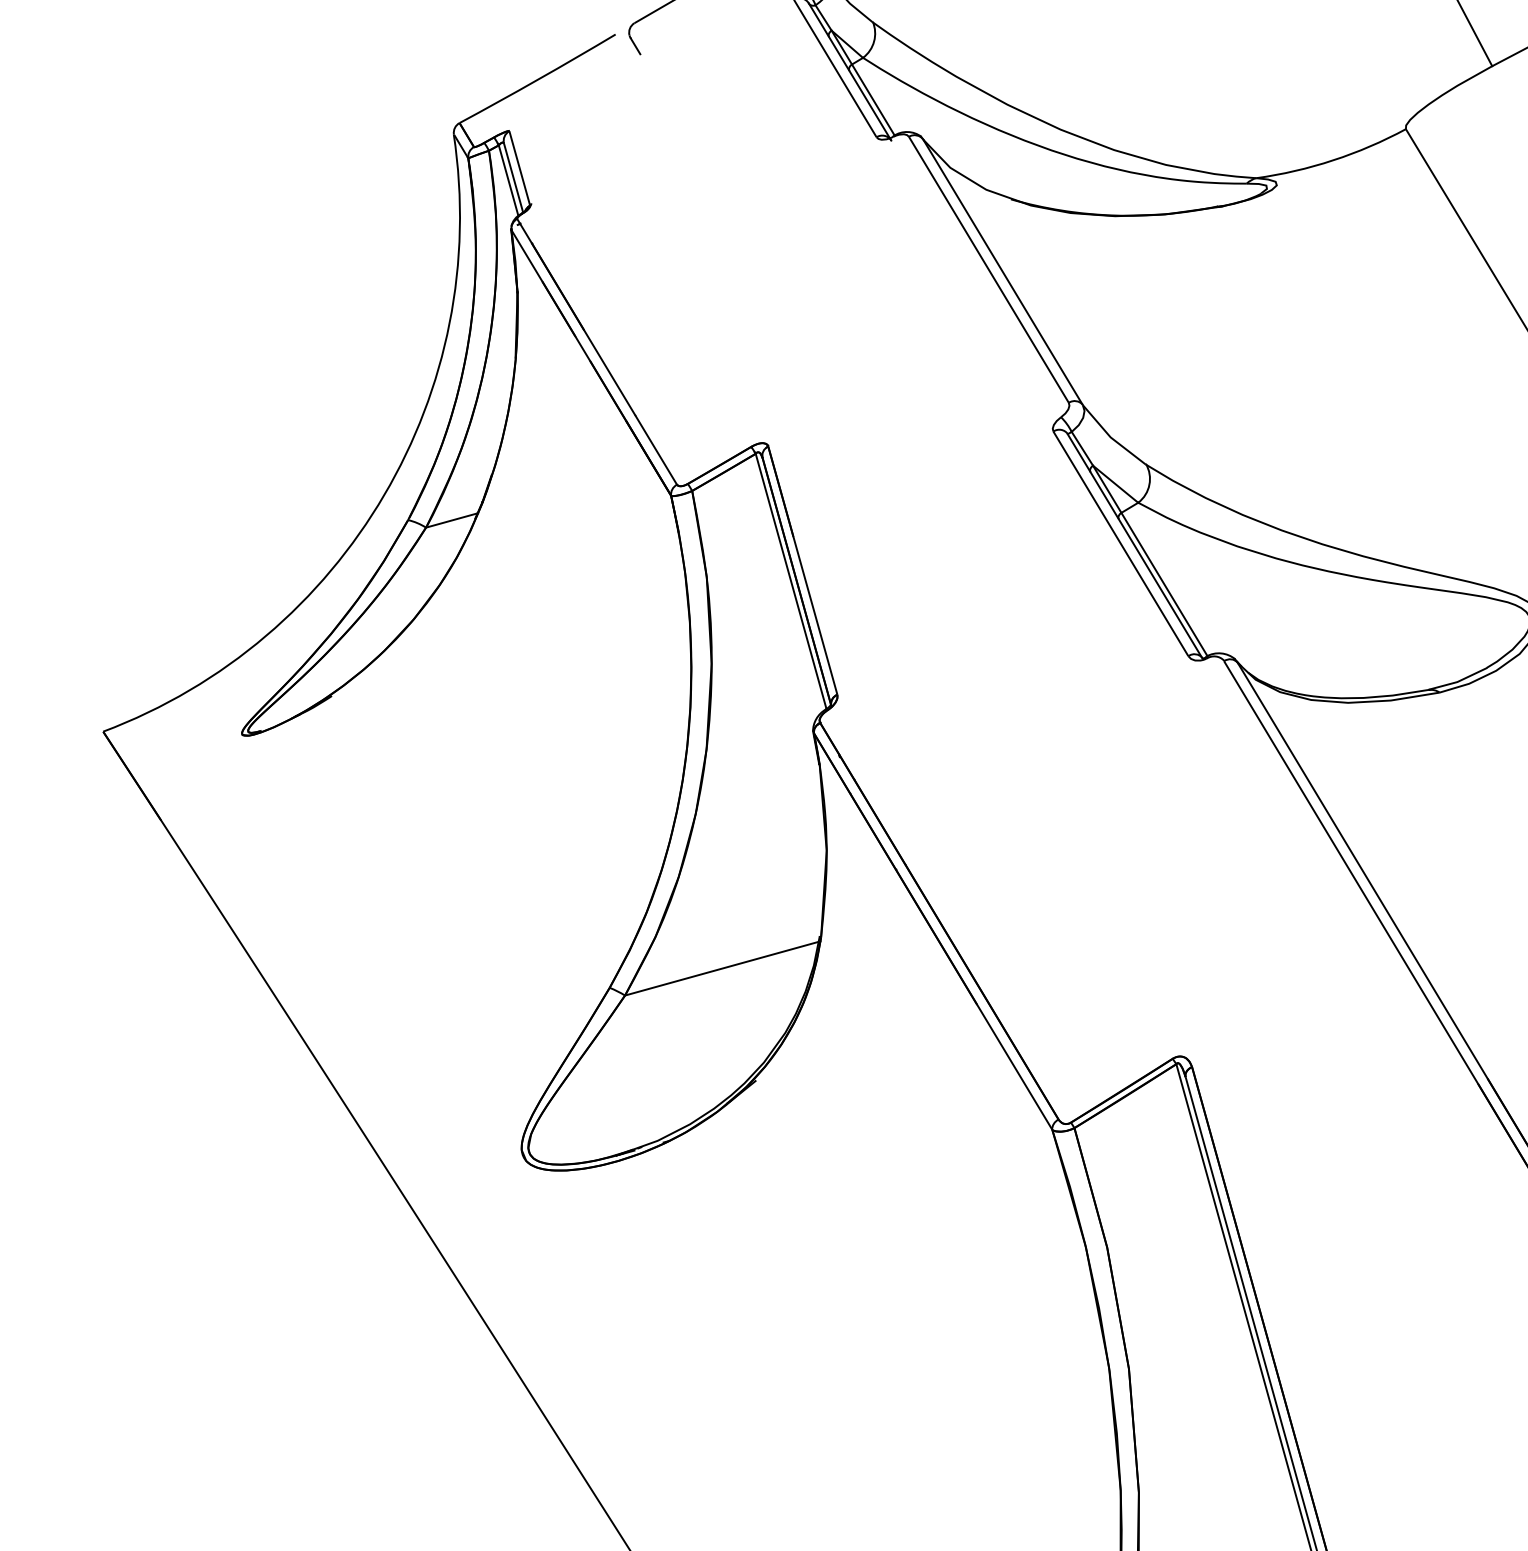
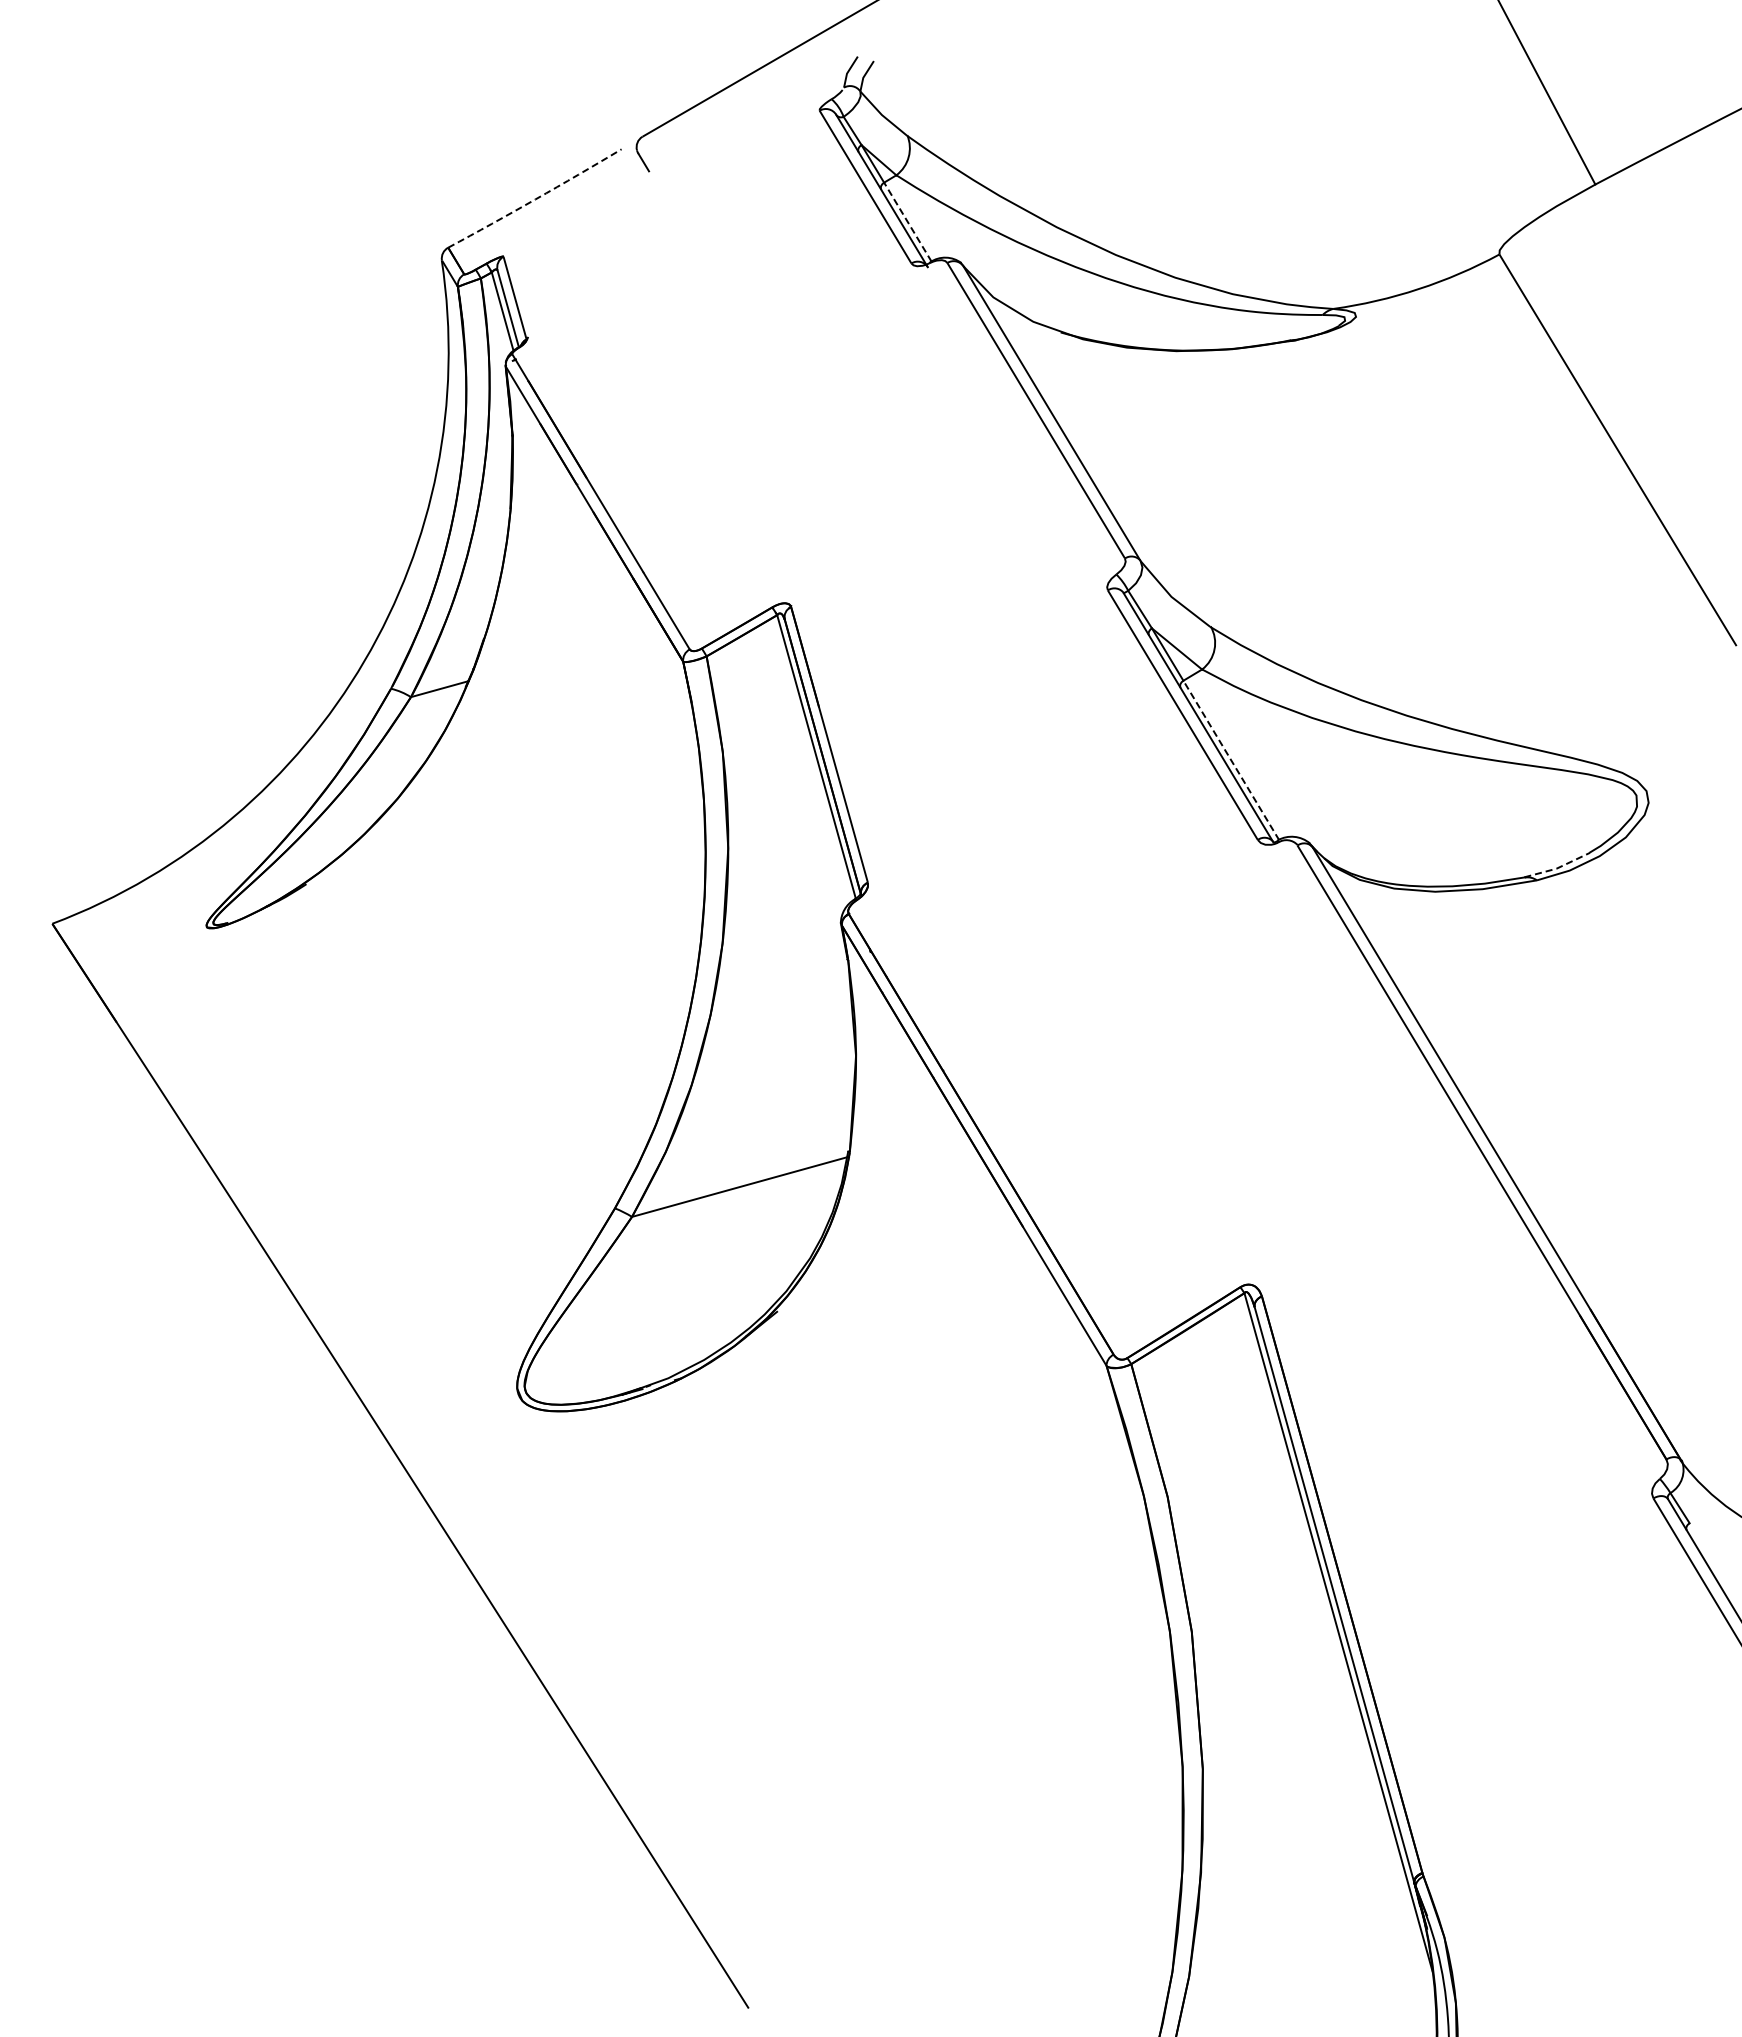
arc: (538, 79) -> (535, 199), solid -> dashed
line: (873, 99) -> (907, 221), solid -> dashed
line: (1164, 584) -> (1231, 760), solid -> dashed
line: (1458, 681) -> (1557, 868), solid -> dashed

